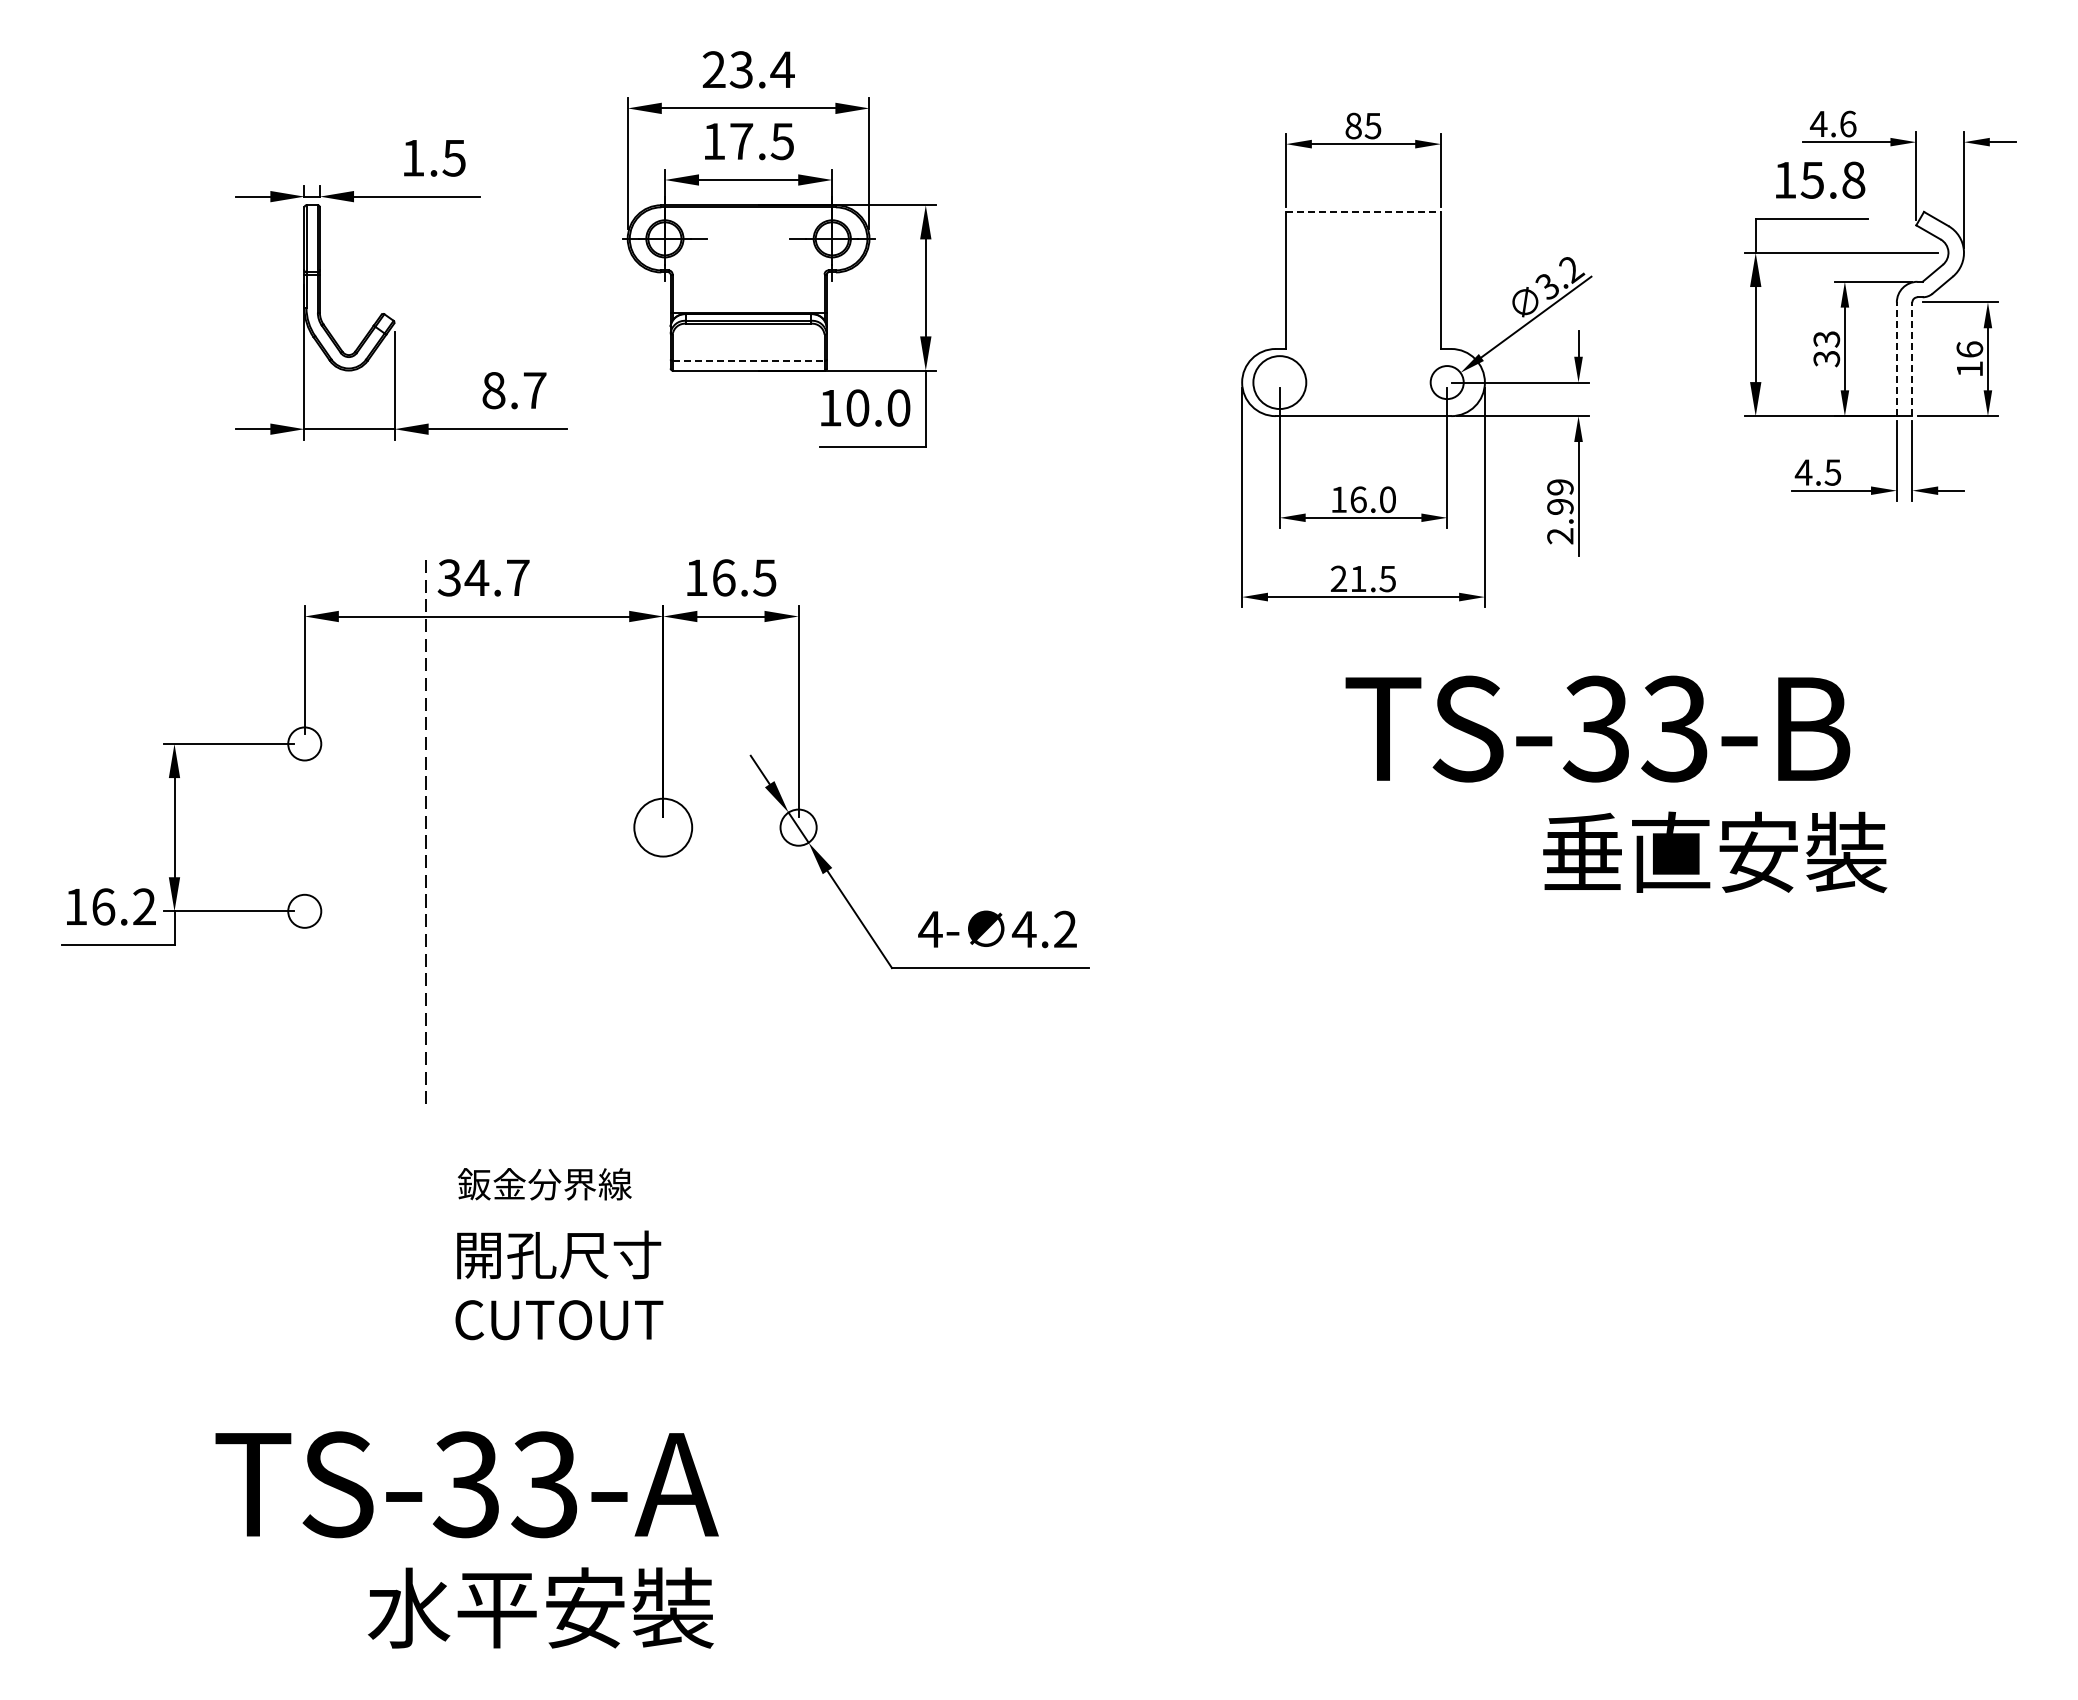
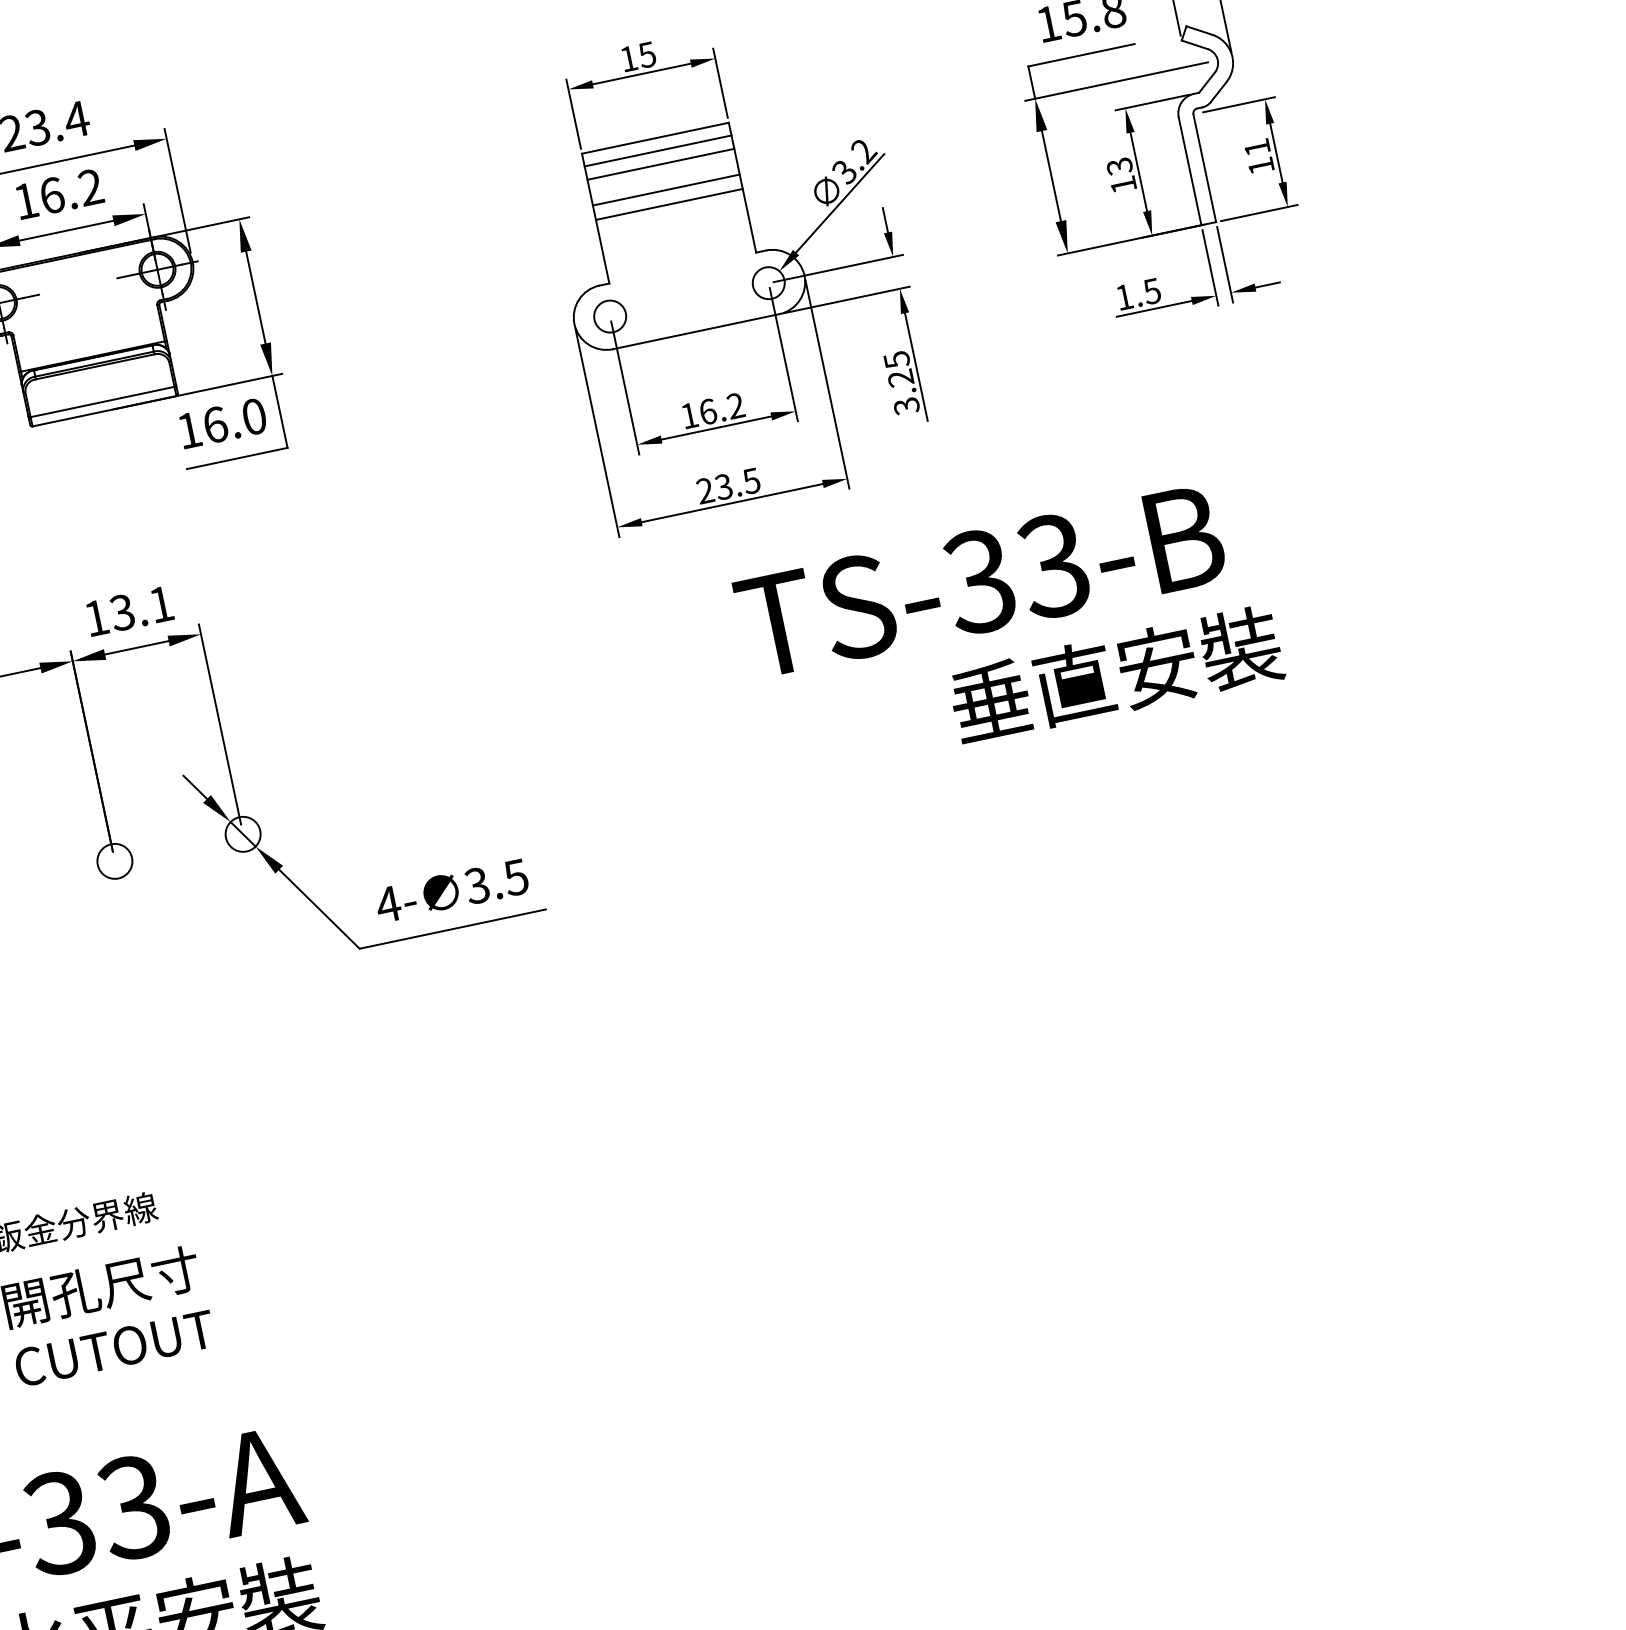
text: (1353, 125) -> (628, 58), 85 -> 15
text: (761, 141) -> (70, 191), 17.5 -> 16.2
line: (1364, 211) -> (656, 137), dashed -> solid
line: (1363, 225) -> (658, 151), added
line: (1363, 239) -> (660, 164), added
line: (1363, 266) -> (666, 189), added
line: (1363, 281) -> (669, 204), added
text: (1969, 349) -> (1256, 147), 16 -> 11
text: (1826, 359) -> (1123, 185), 33 -> 13
line: (1896, 359) -> (1189, 171), dashed -> solid
line: (1912, 359) -> (1204, 168), dashed -> solid
line: (748, 360) -> (102, 401), dashed -> solid
circle: (1279, 382) -> (609, 316), size x0.62
text: (857, 407) -> (215, 424), 10.0 -> 16.0
text: (1803, 472) -> (1124, 297), 4.5 -> 1.5
text: (1387, 499) -> (735, 405), 16.0 -> 16.2
text: (1560, 511) -> (901, 382), 2.99 -> 3.25
text: (744, 577) -> (141, 608), 16.5 -> 13.1
text: (1358, 578) -> (723, 486), 21.5 -> 23.5
circle: (663, 827) -> (115, 861), size x0.62
text: (1043, 929) -> (495, 881), 4.2 -> 3.5

